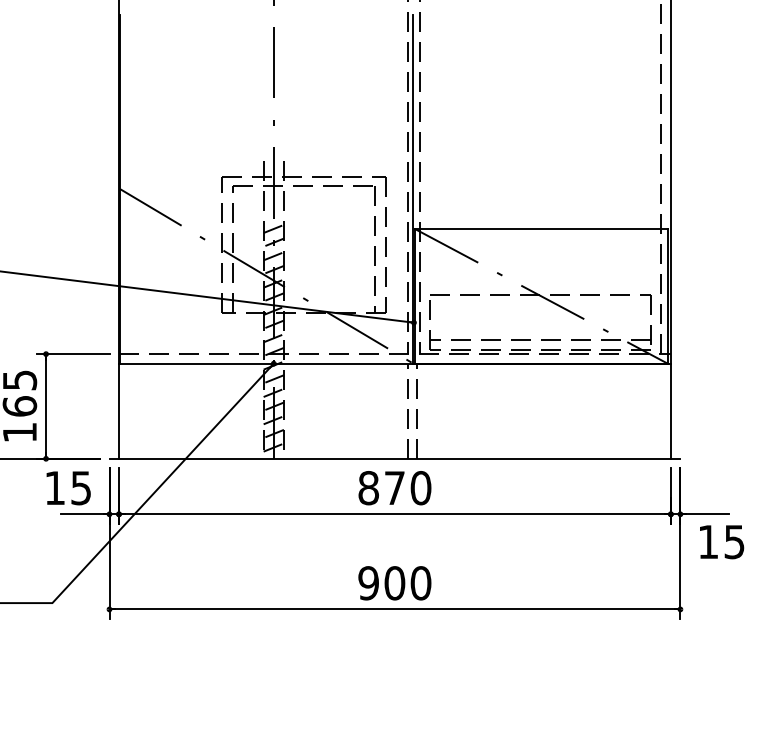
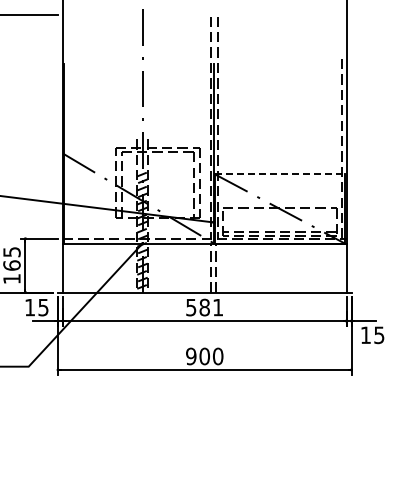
line: (542, 229) -> (280, 174), solid -> dashed
text: (394, 487) -> (204, 307), 870 -> 581

